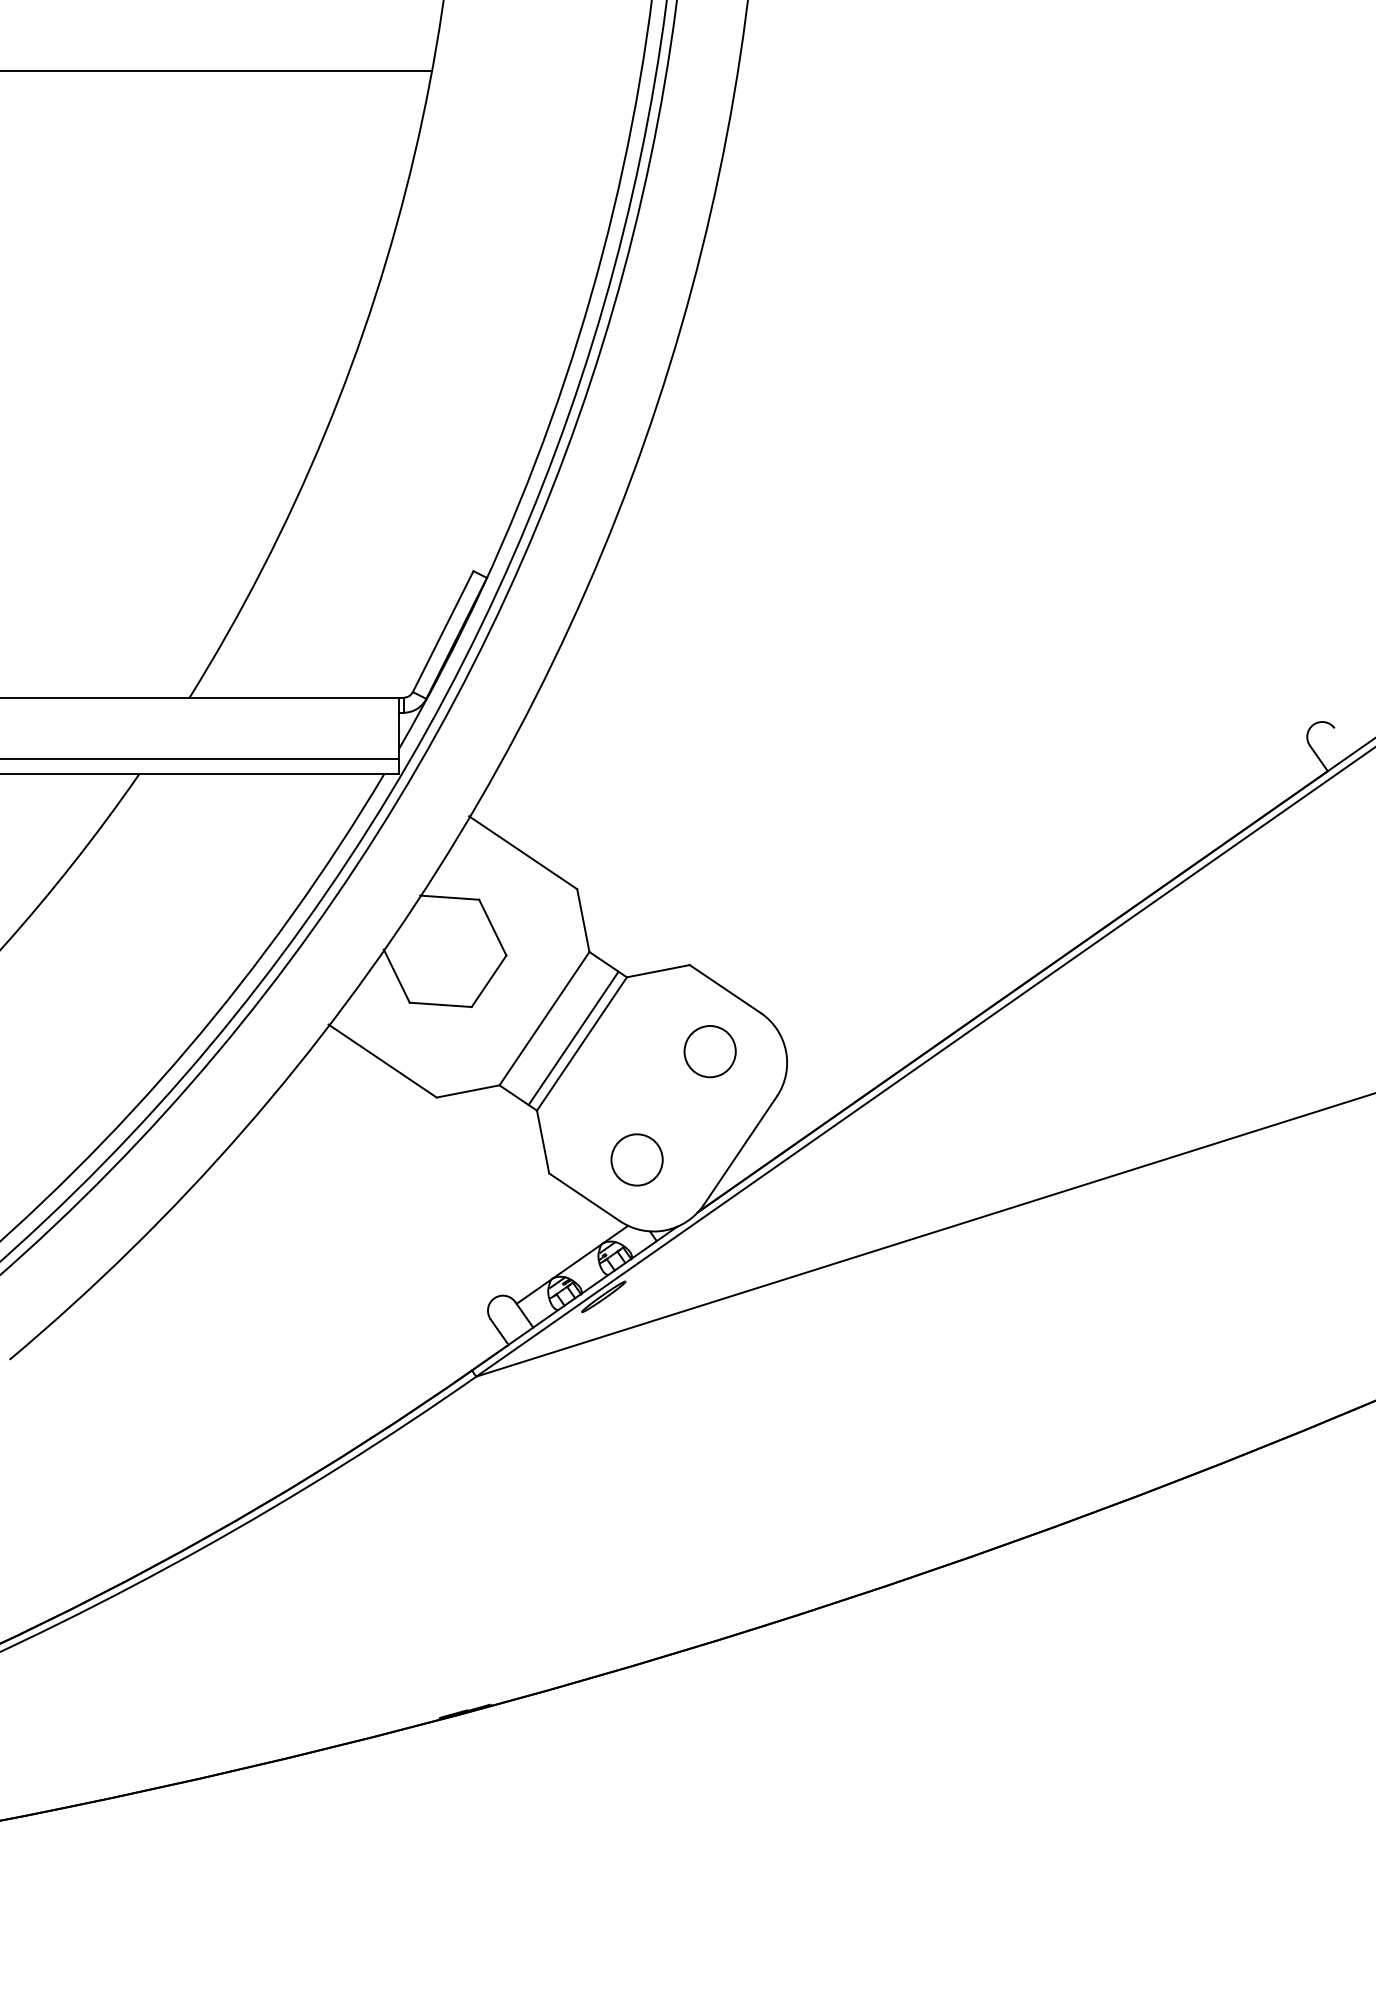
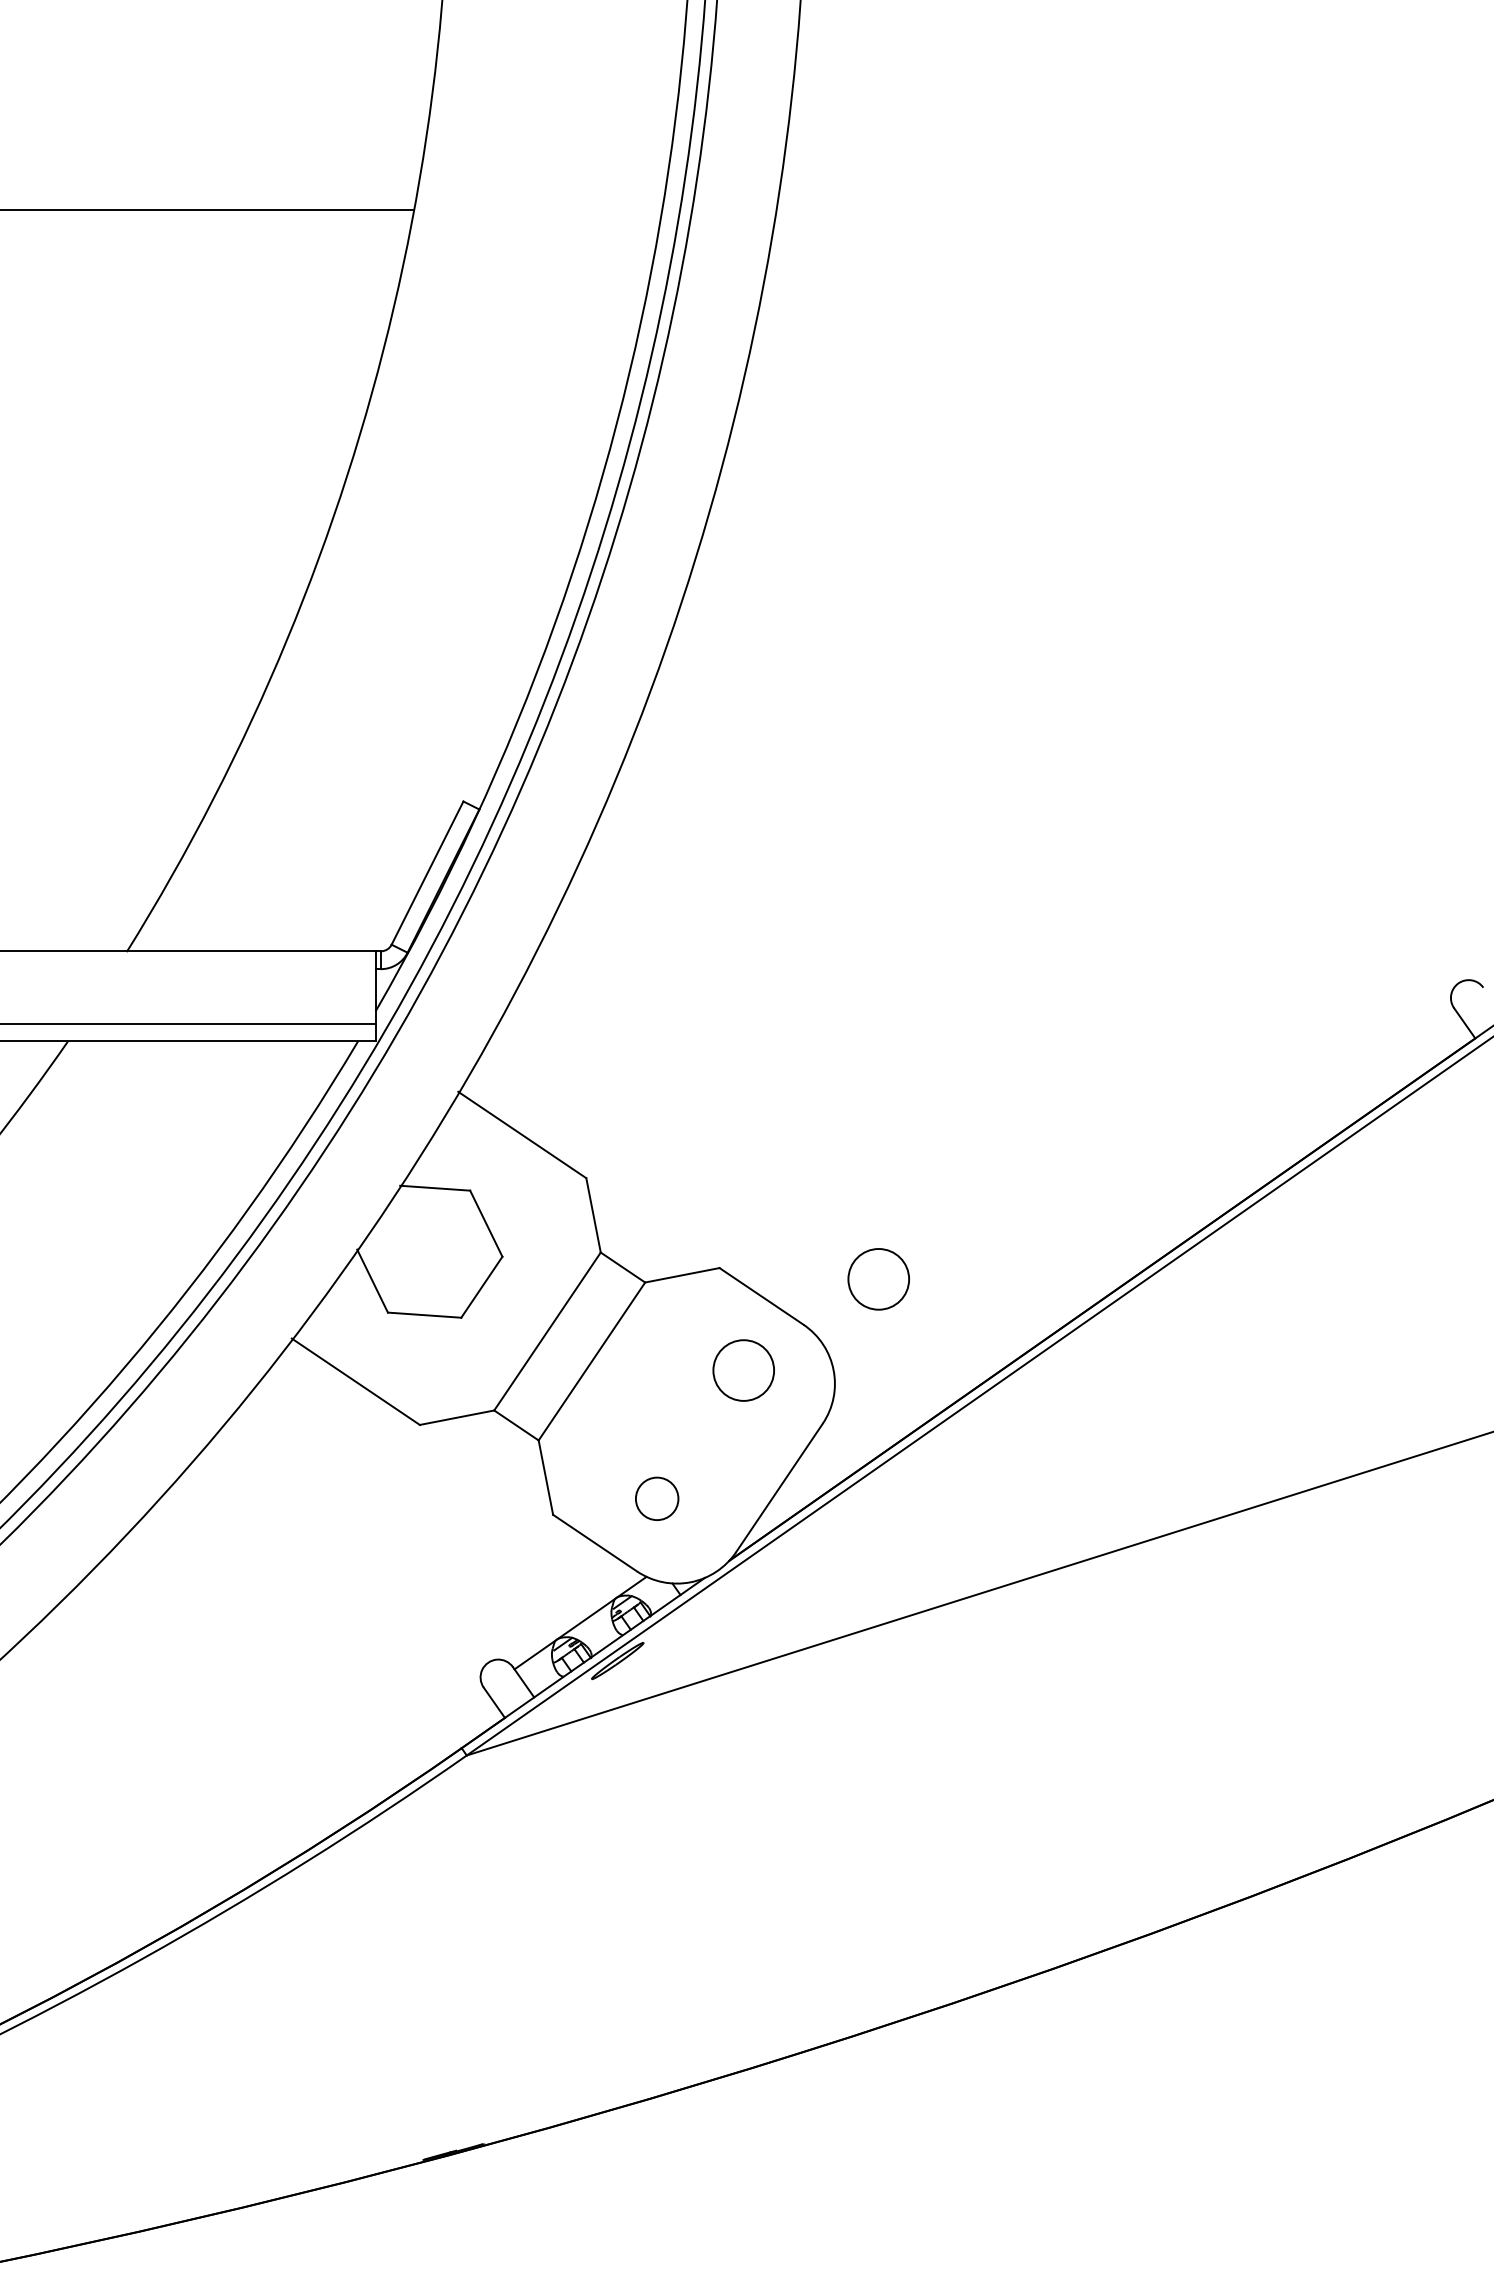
circle: (823, 974) -> (877, 1279), added
line: (573, 1038) -> (581, 1355), removed
circle: (636, 1159) -> (656, 1498), size x0.7

